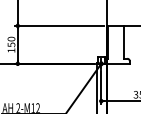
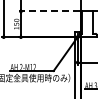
line: (58, 25) -> (48, 11), solid -> dashed

